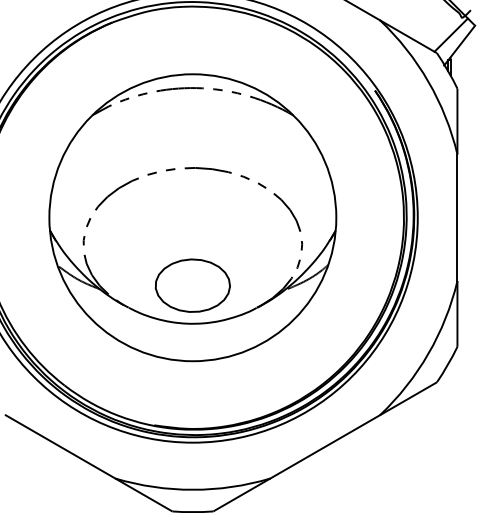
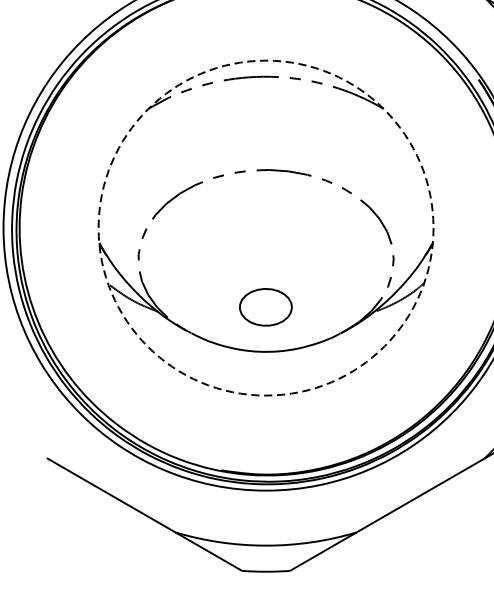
circle: (192, 217) -> (265, 227), solid -> dashed
part: (192, 285) -> (265, 307), size x0.6

